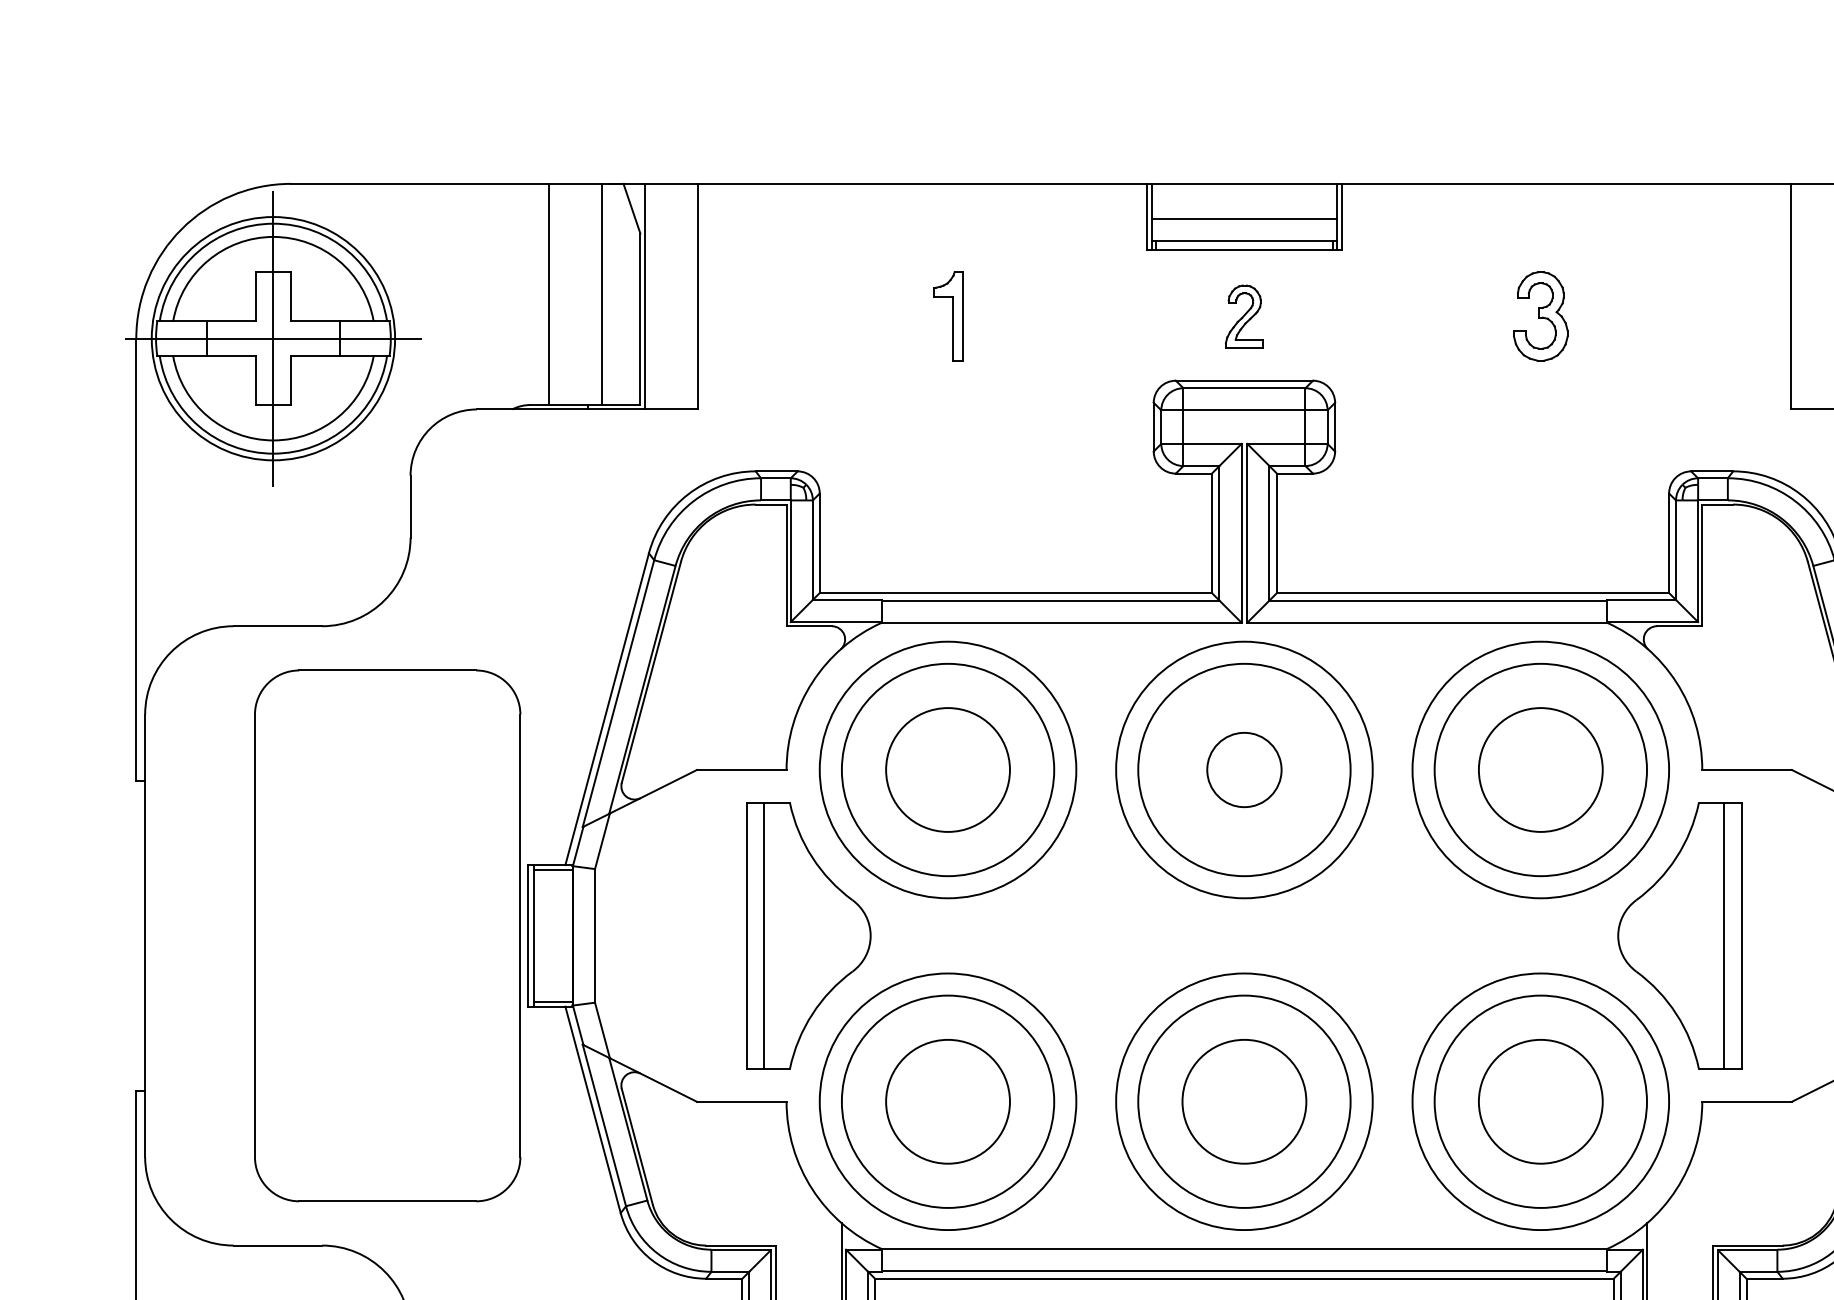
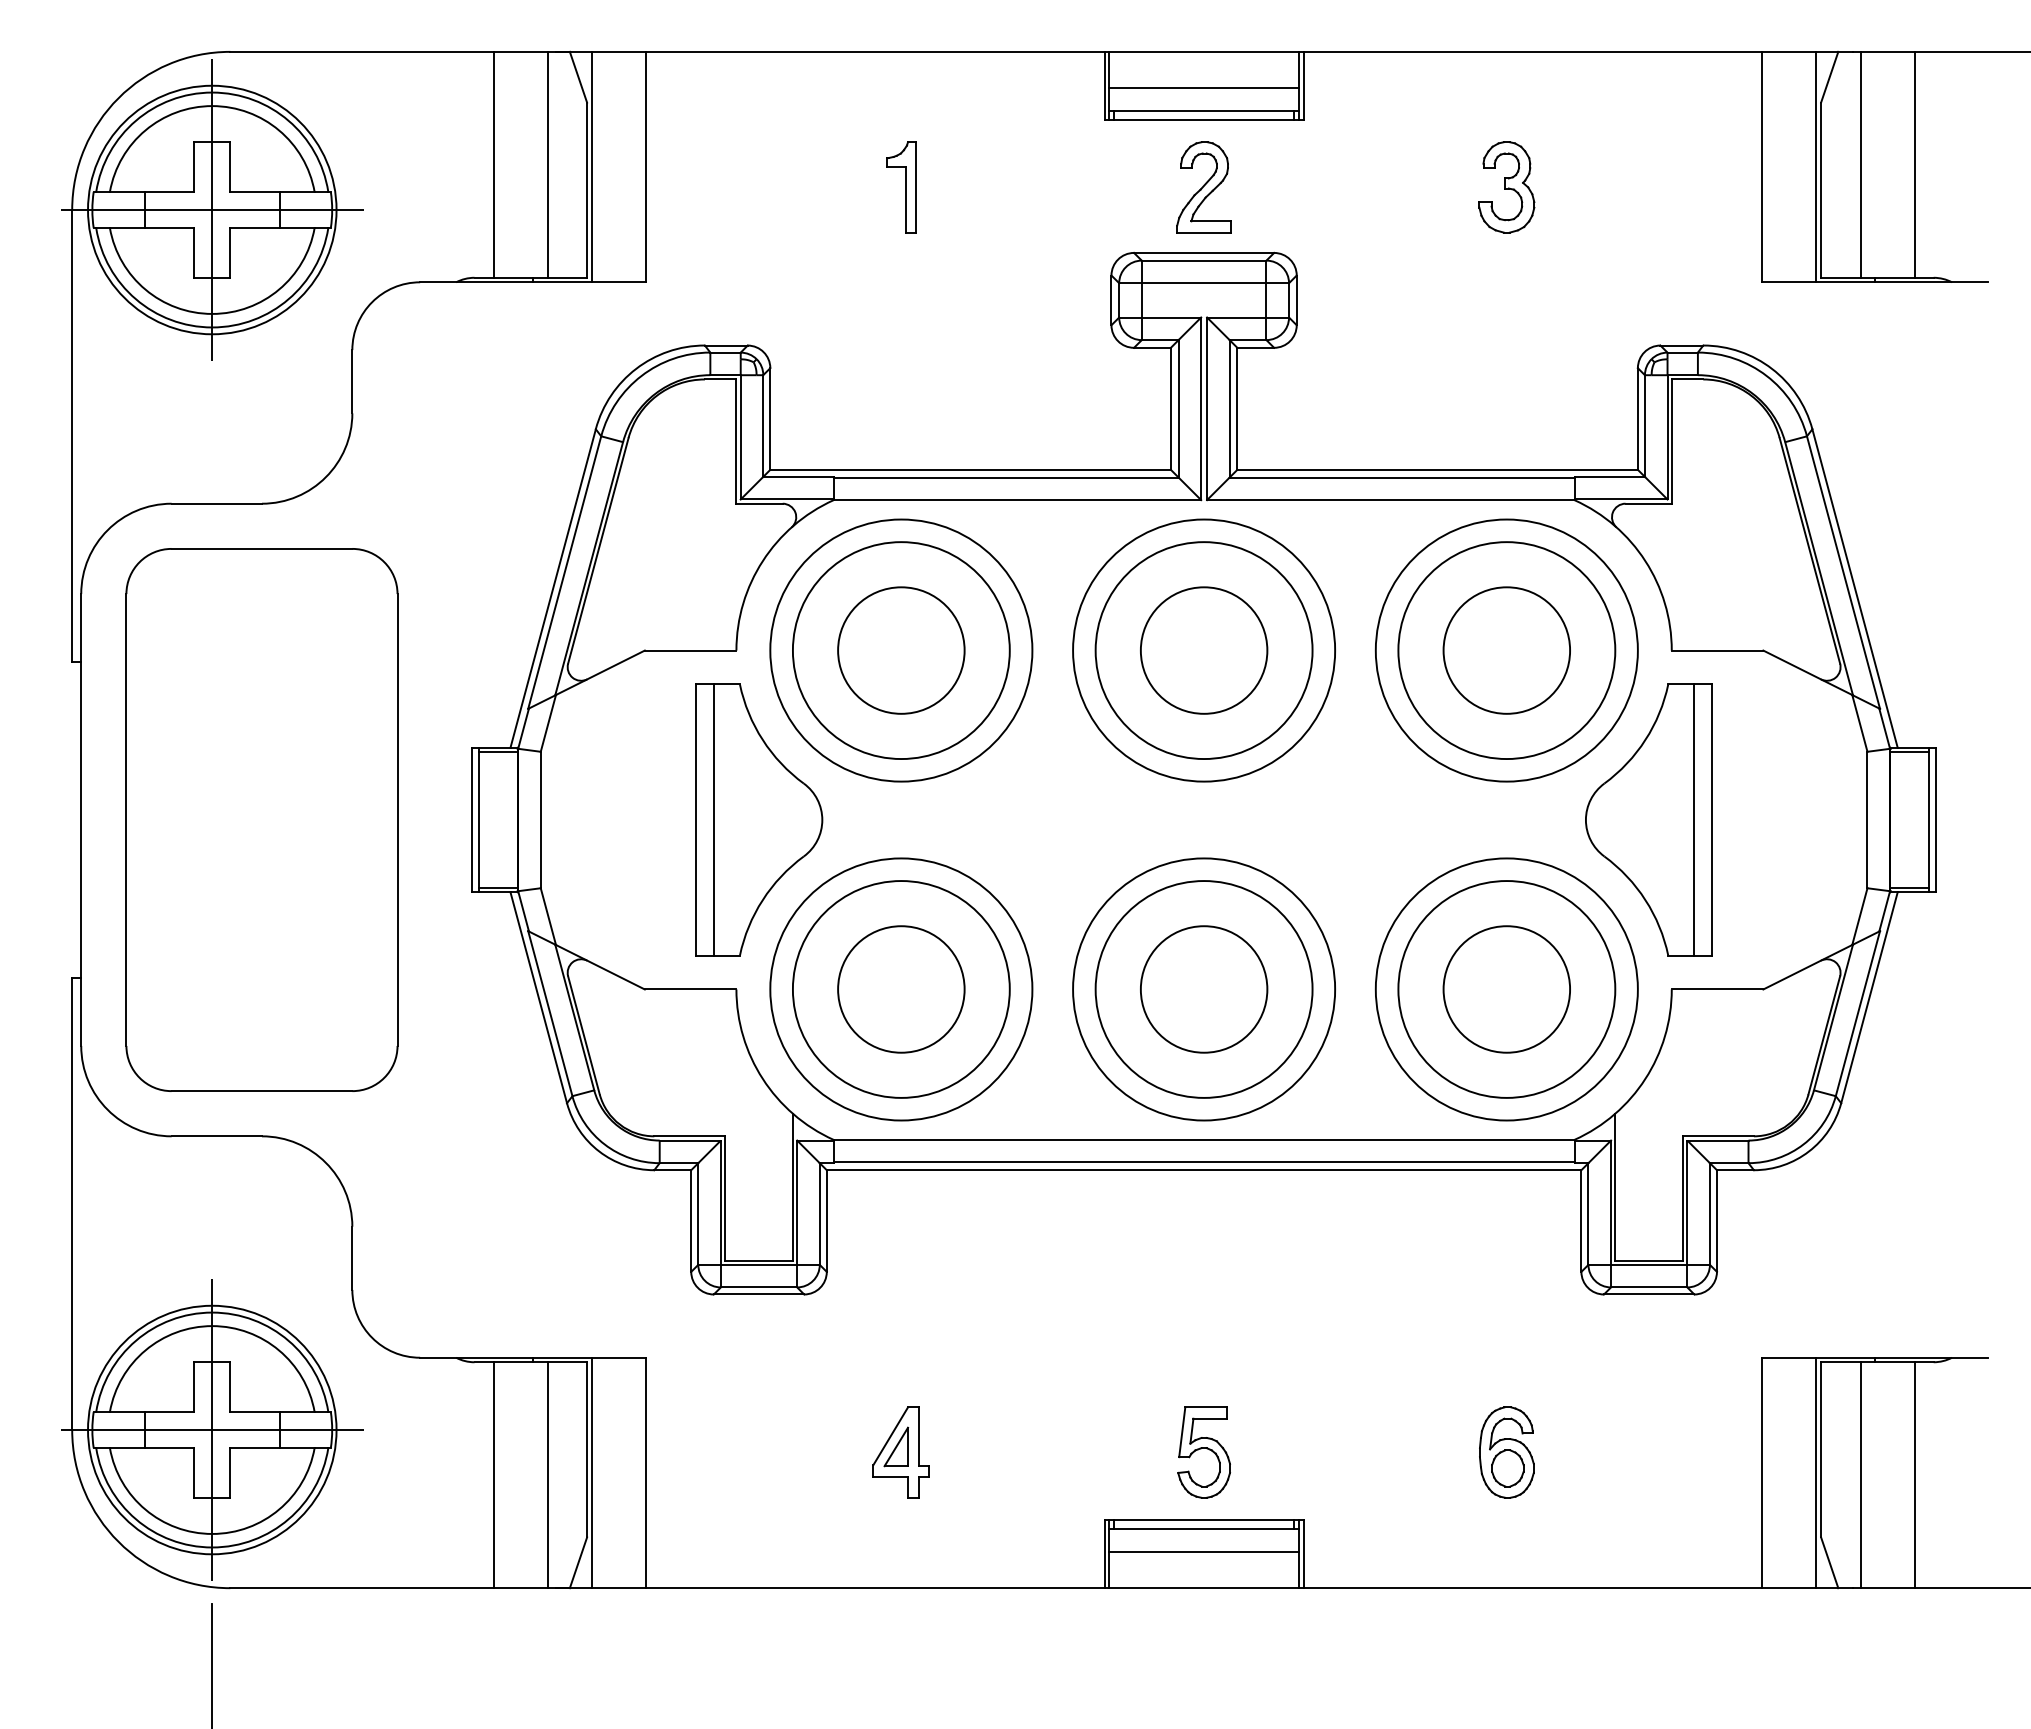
part: (1243, 316) -> (1203, 187), size x1.43
circle: (1243, 769) -> (1203, 650), size x1.67
part: (387, 935) -> (261, 819), moved

